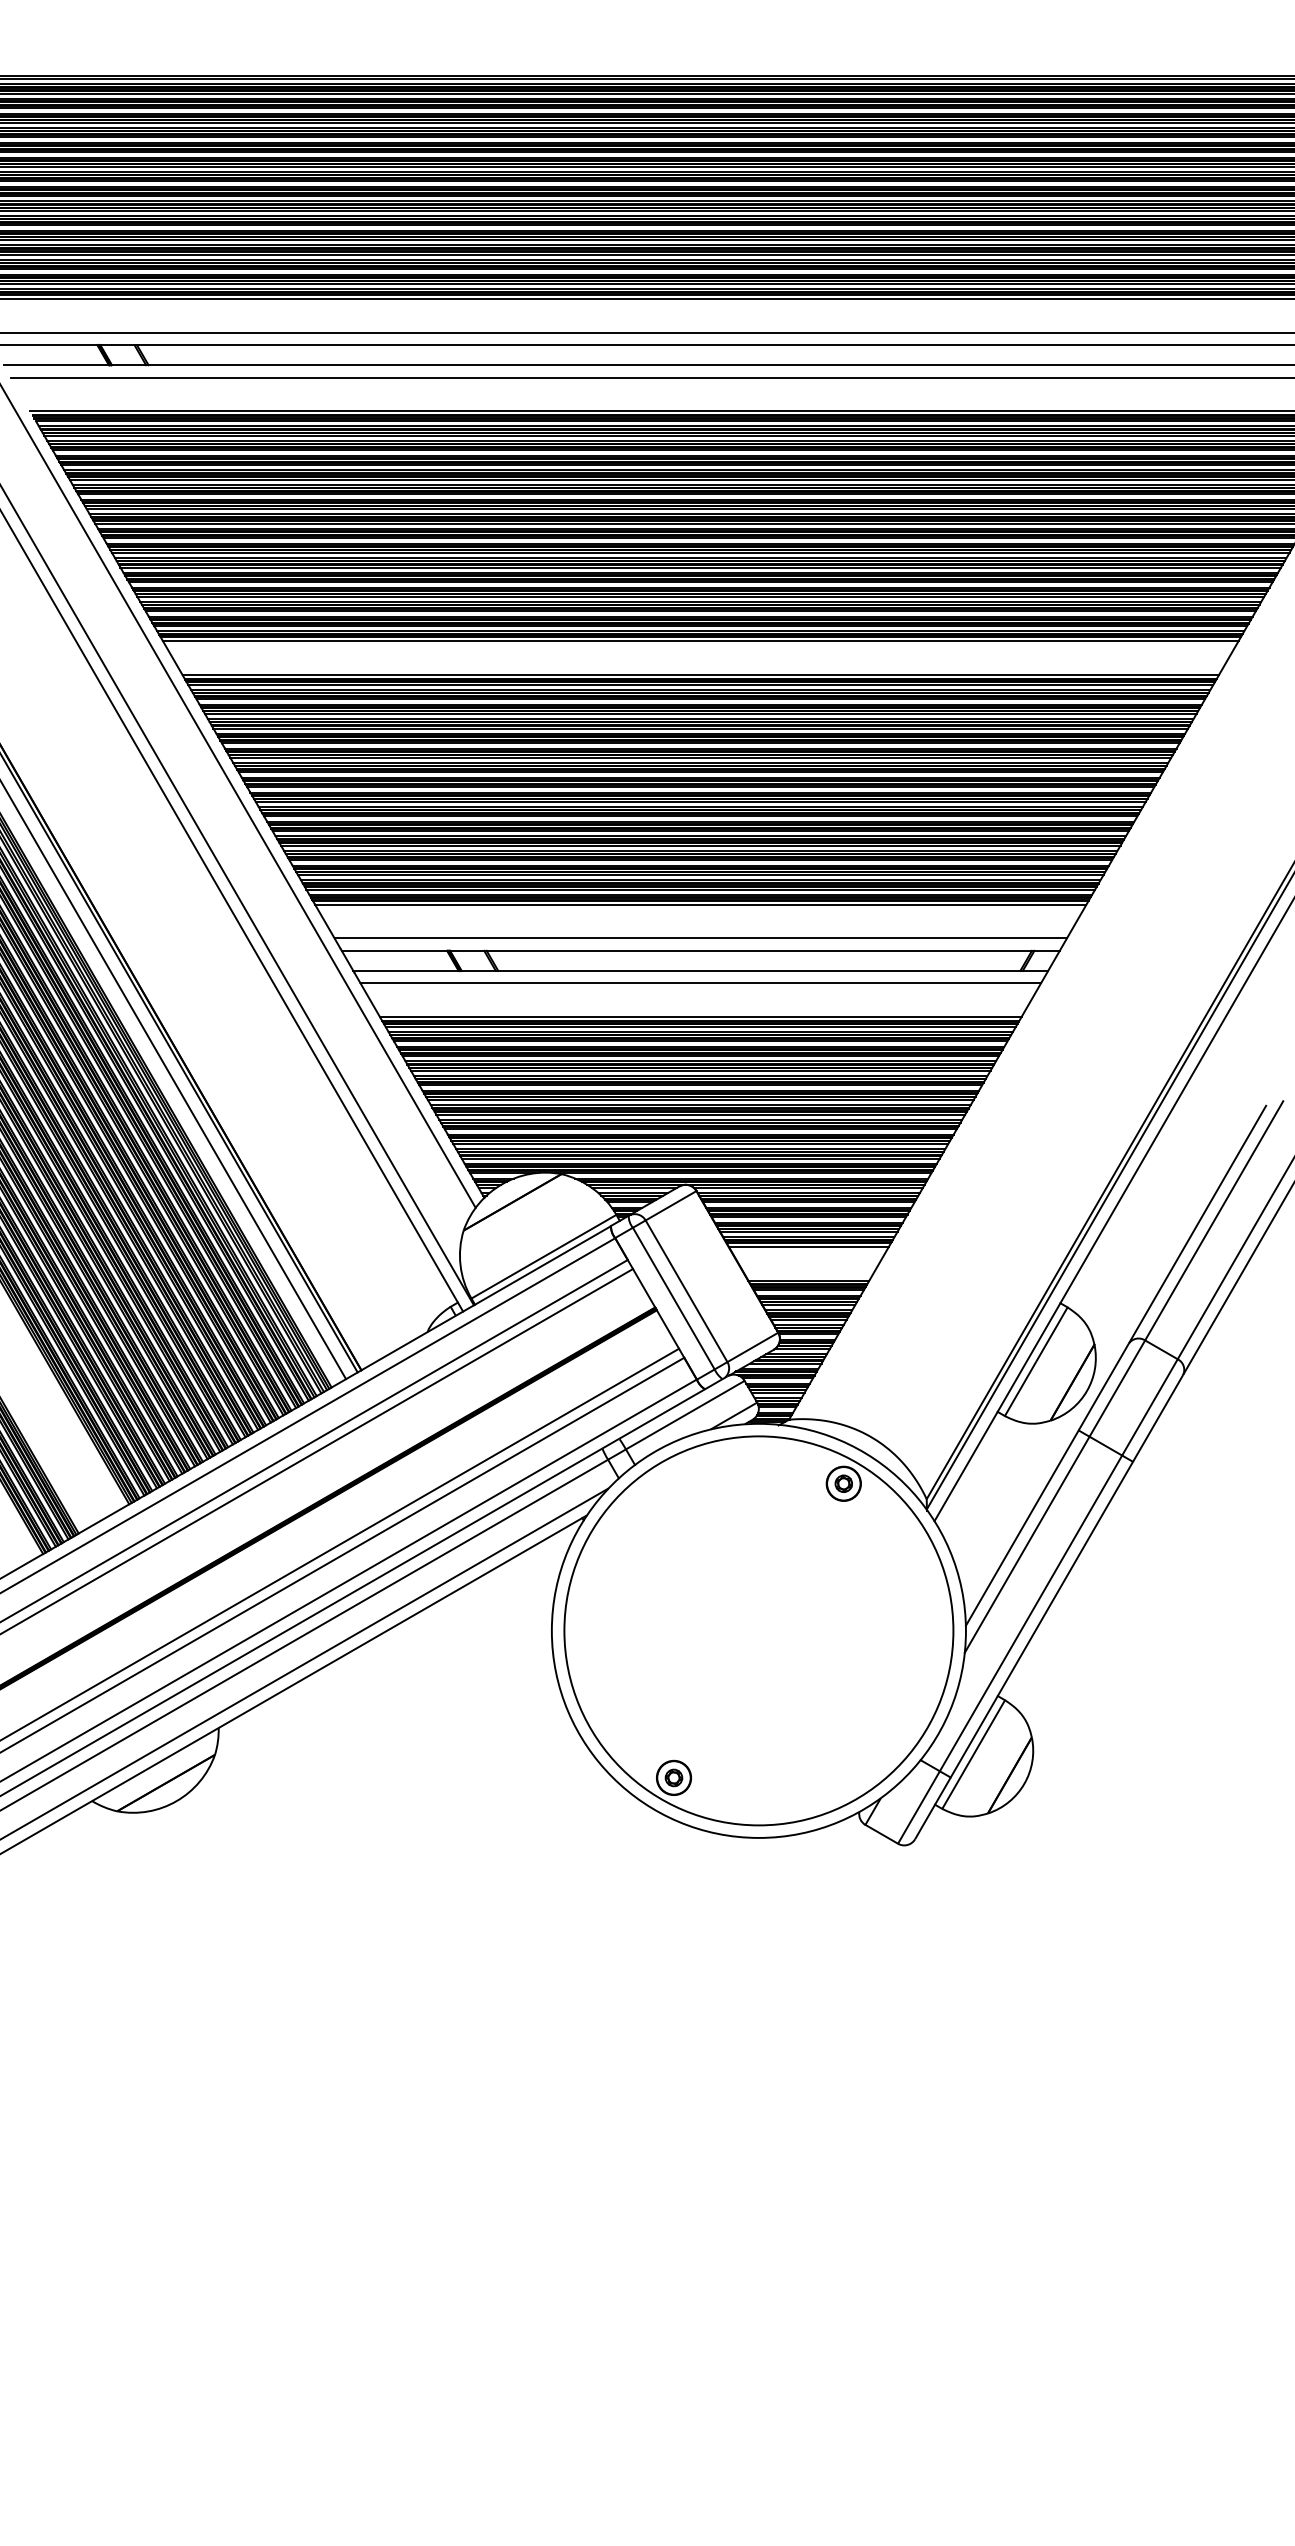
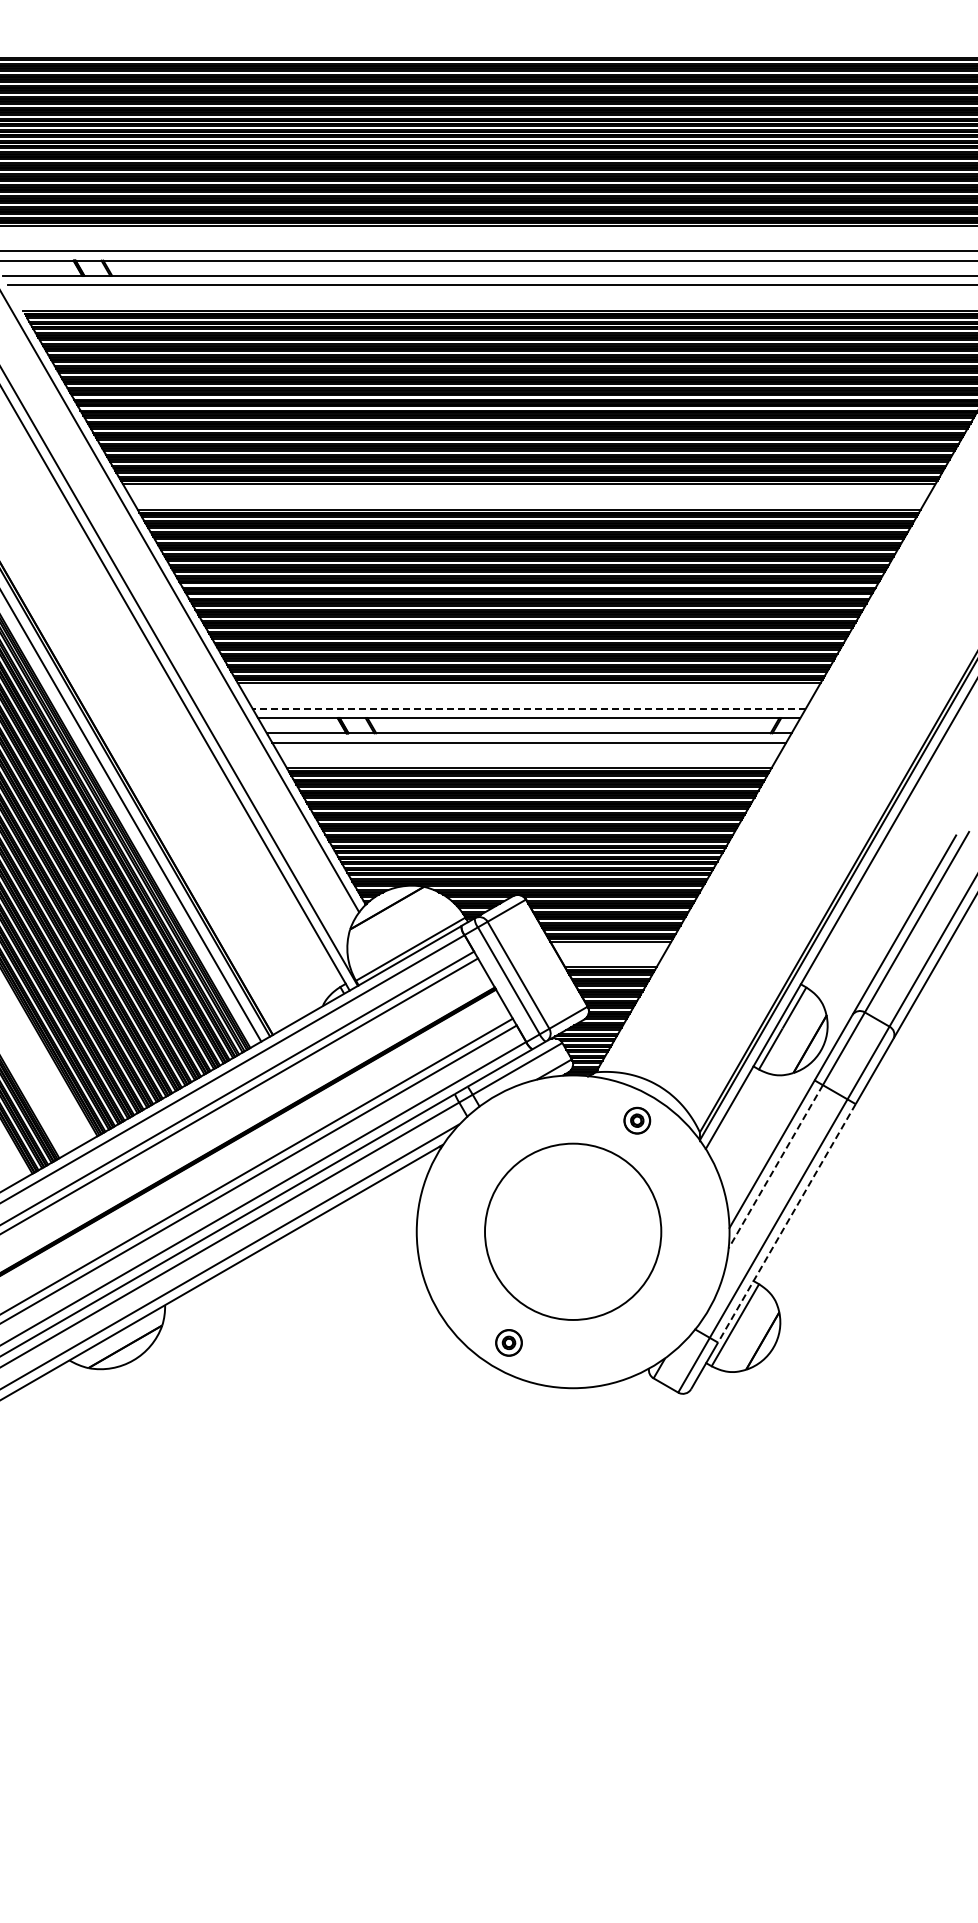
line: (701, 938) -> (529, 708), solid -> dashed
line: (1026, 1545) -> (775, 1167), solid -> dashed
line: (1041, 1619) -> (786, 1223), solid -> dashed
circle: (759, 1630) -> (573, 1231), size x0.6

